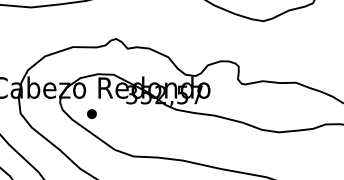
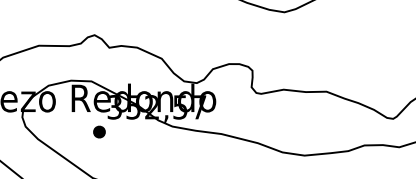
part: (91, 113) -> (98, 131), moved

